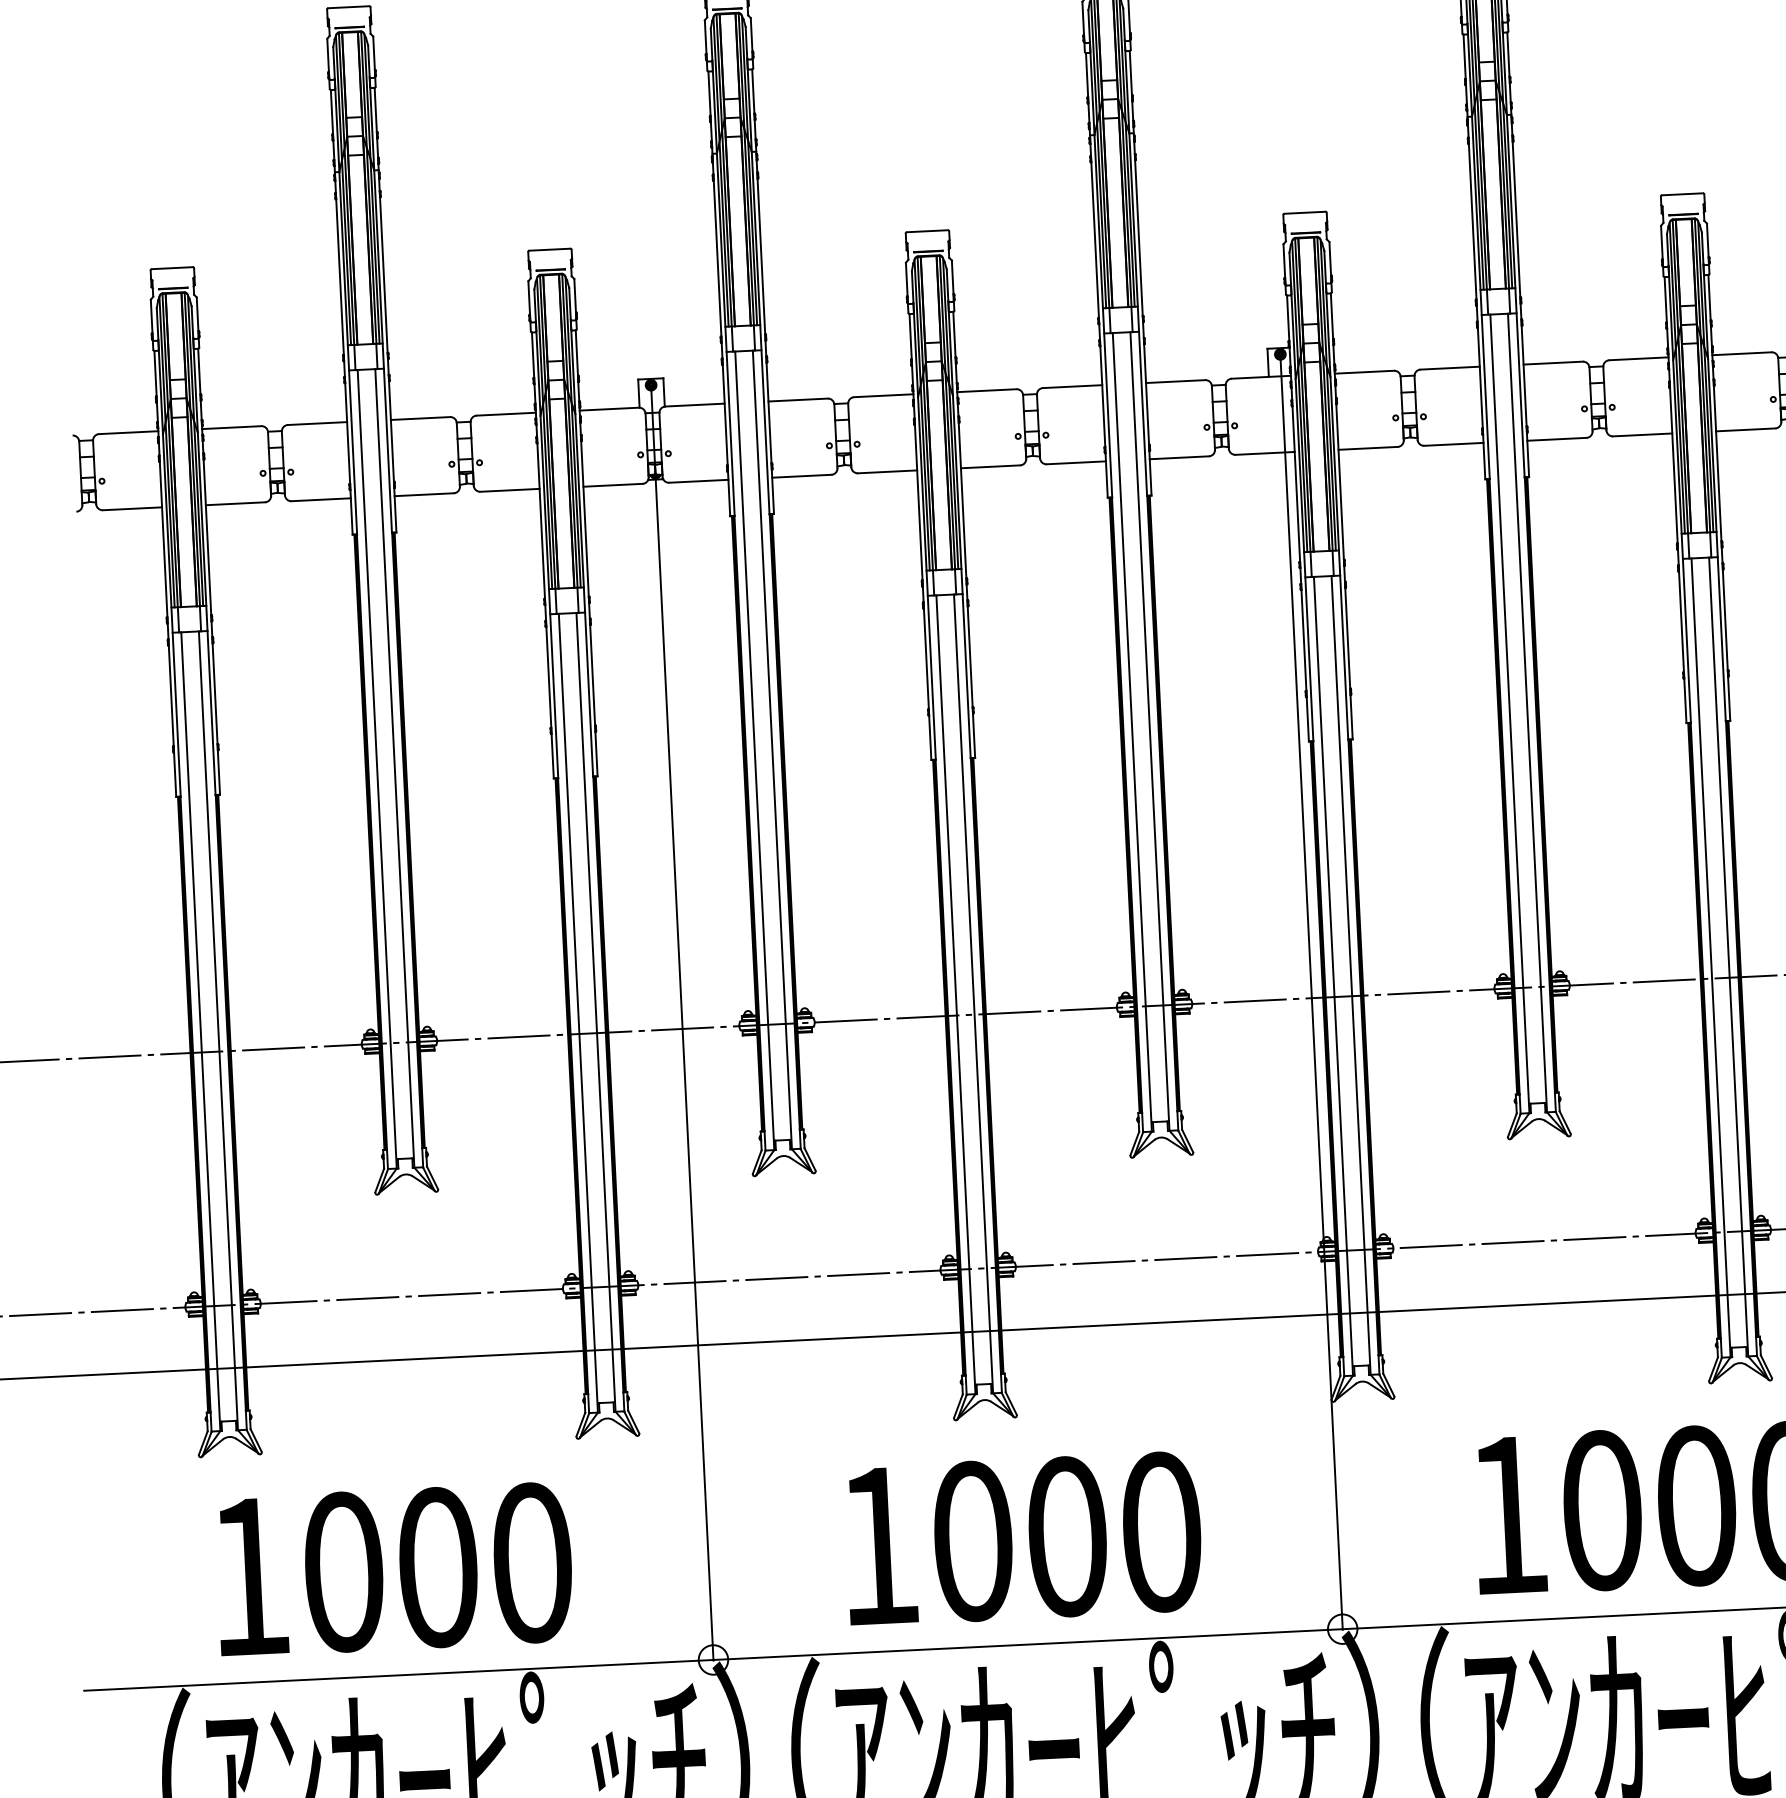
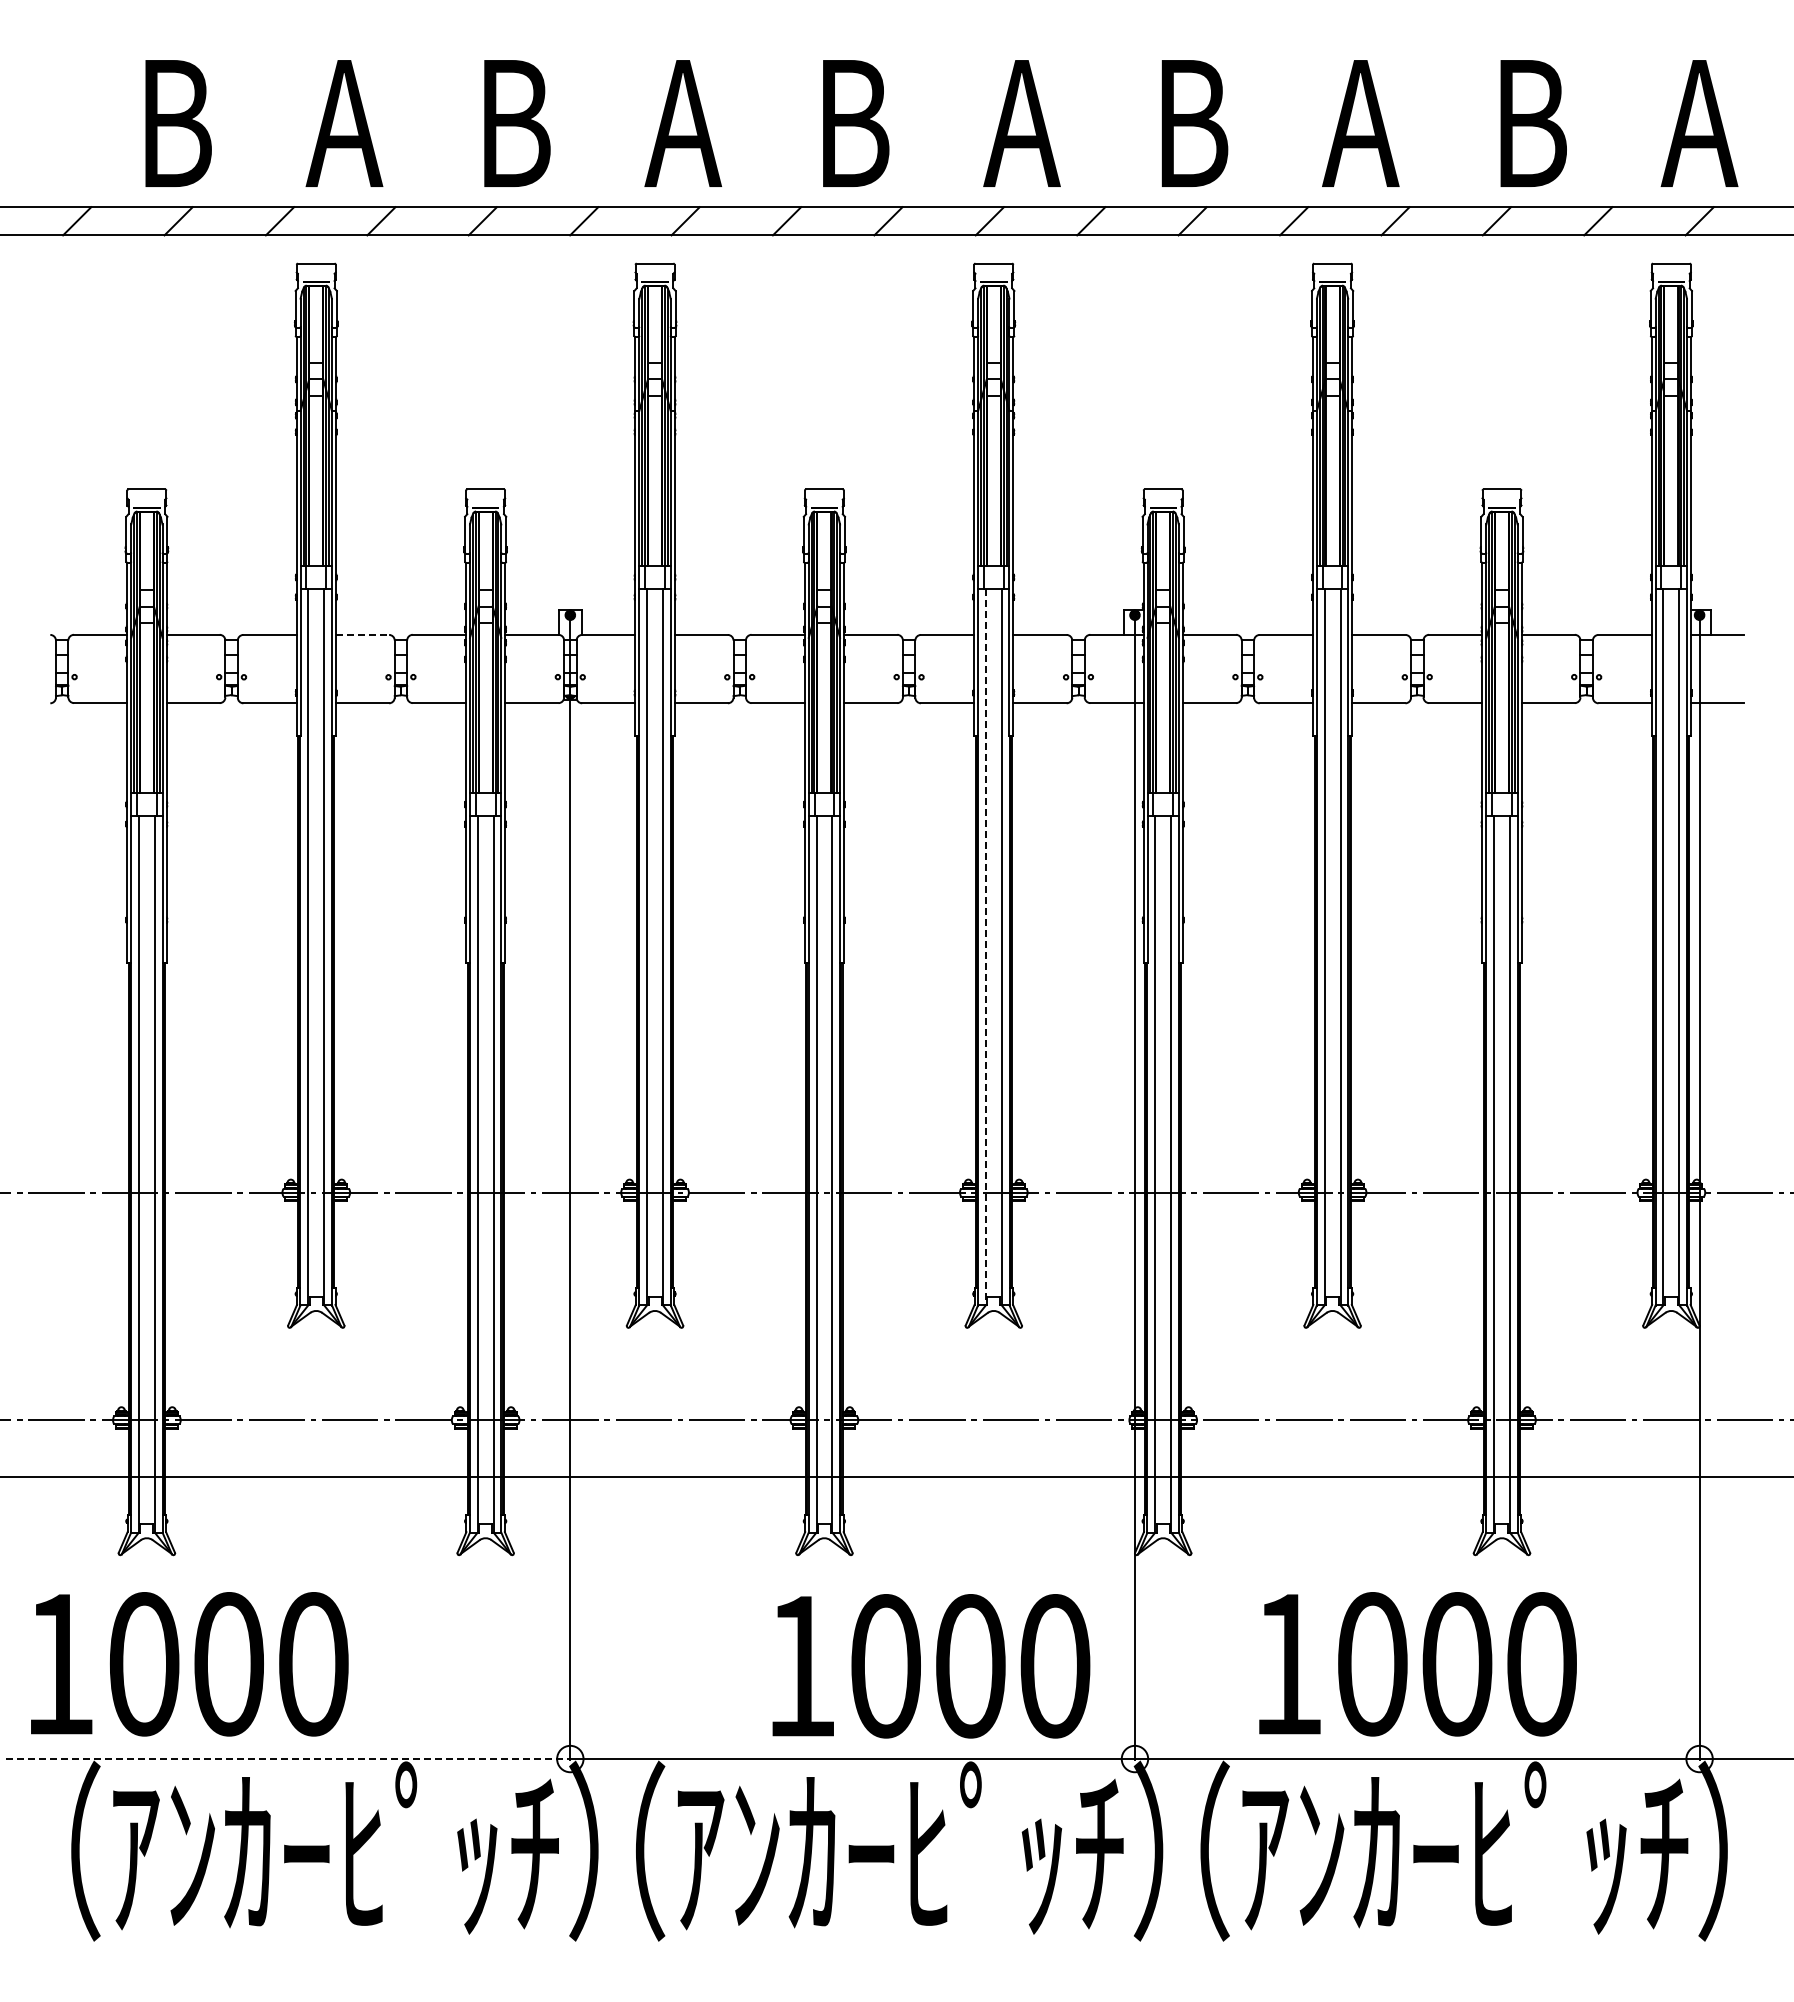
line: (420, 418) -> (362, 634), solid -> dashed
line: (1131, 732) -> (985, 947), solid -> dashed
text: (1023, 1539) -> (931, 1666), moved
text: (394, 1569) -> (189, 1664), moved
line: (399, 1675) -> (288, 1759), solid -> dashed

